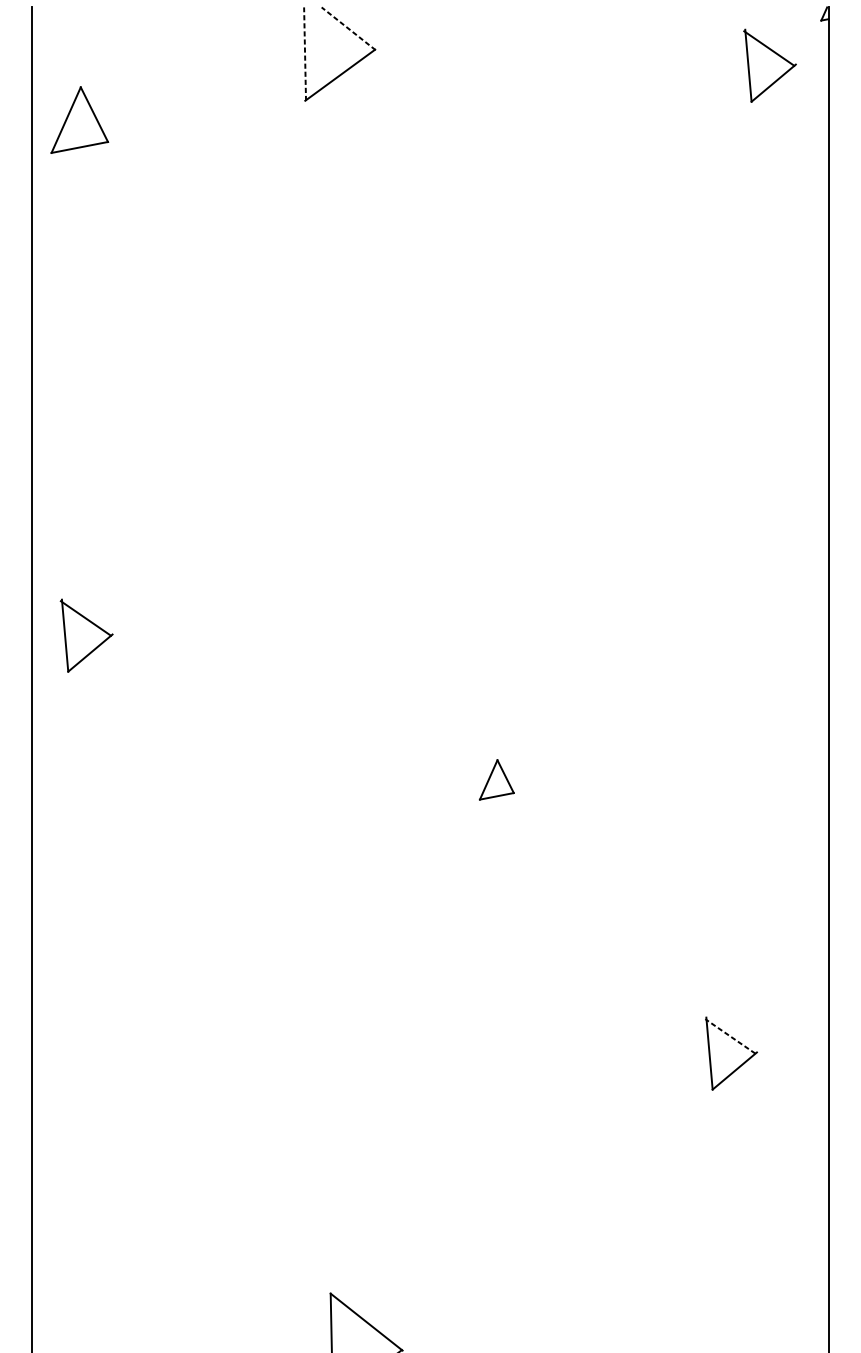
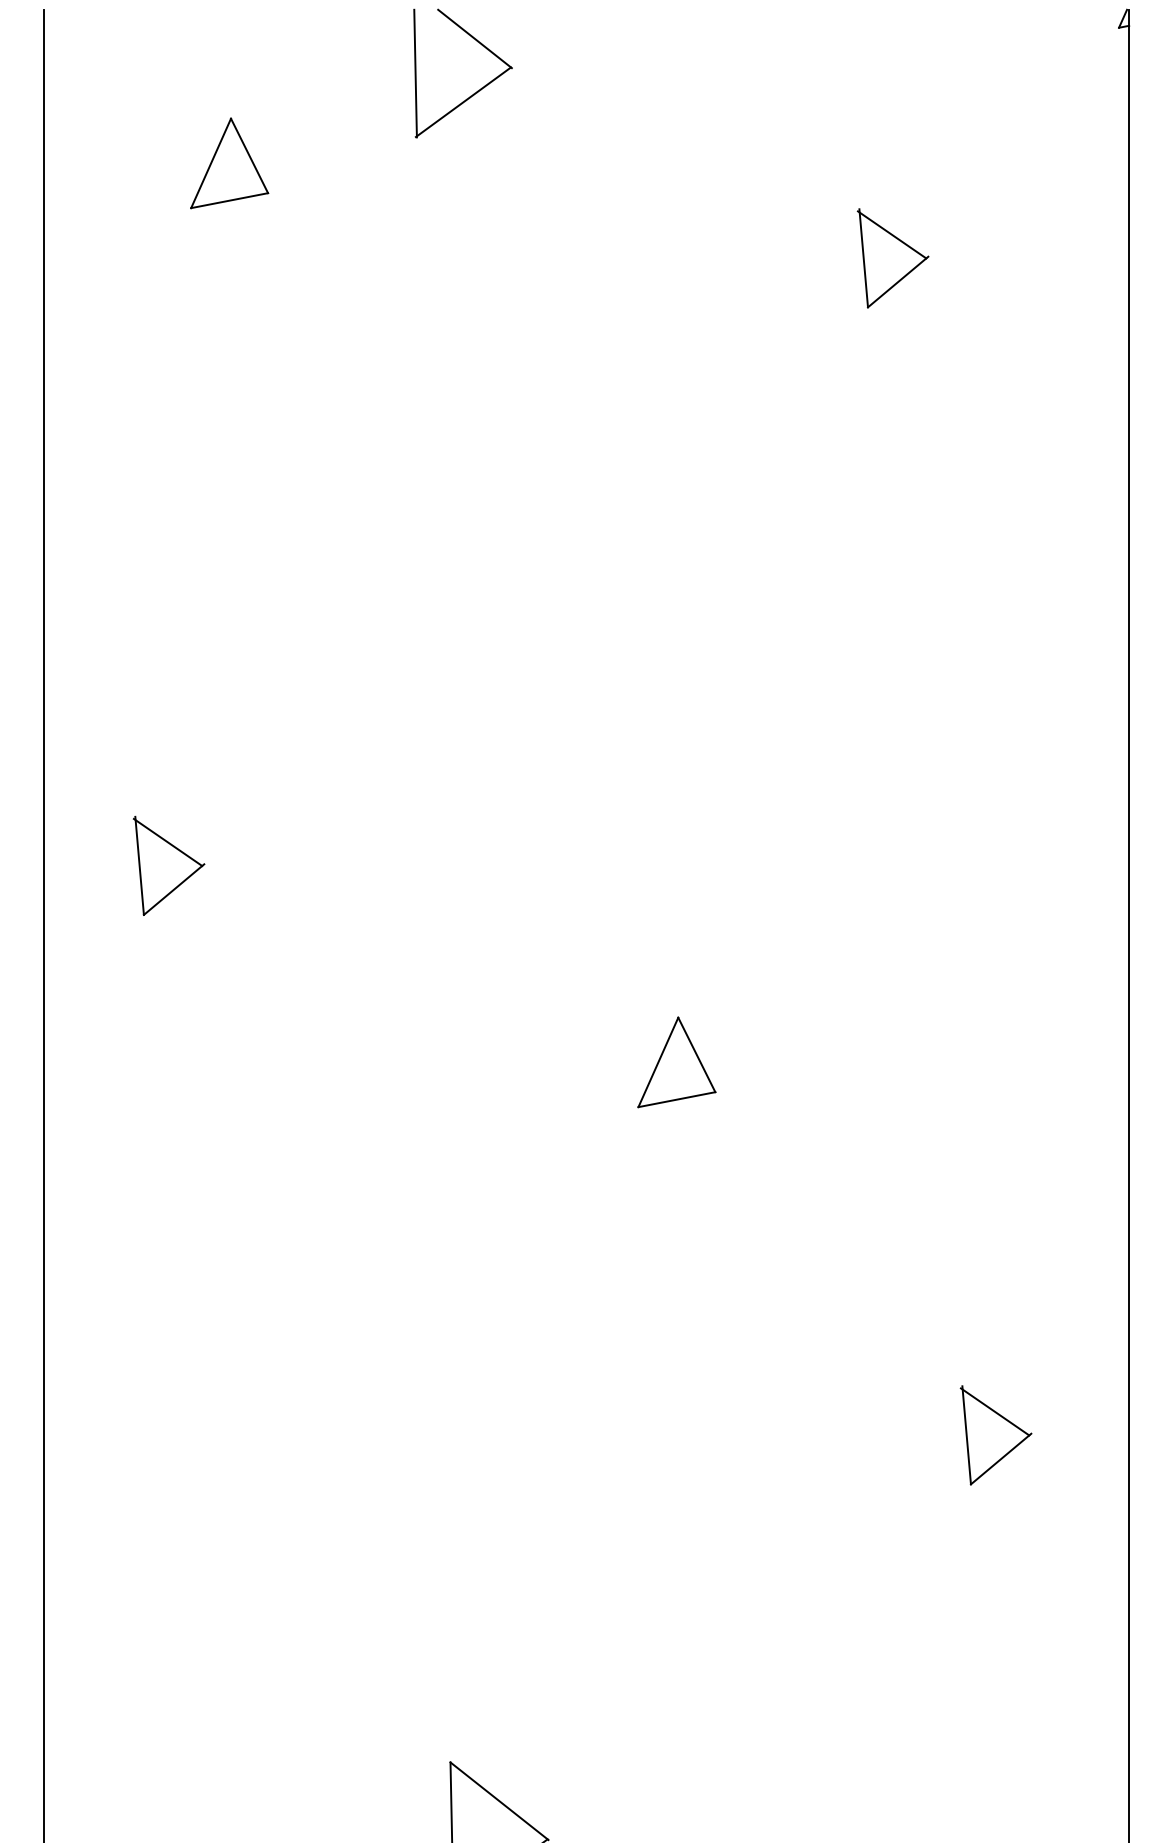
line: (349, 28) -> (475, 38), dashed -> solid
line: (305, 54) -> (415, 73), dashed -> solid
part: (769, 65) -> (892, 258), moved
part: (79, 120) -> (229, 163), moved
part: (86, 635) -> (168, 865), moved
part: (496, 779) -> (676, 1062), size x1.67
line: (729, 1036) -> (994, 1411), dashed -> solid

